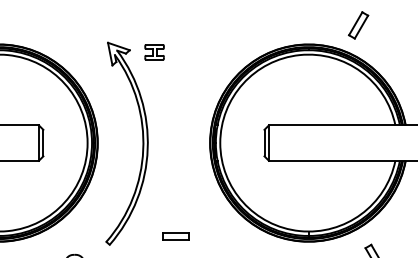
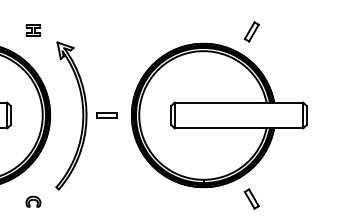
part: (358, 24) -> (251, 31), moved
part: (154, 52) -> (33, 30), moved
part: (175, 236) -> (106, 115), moved

